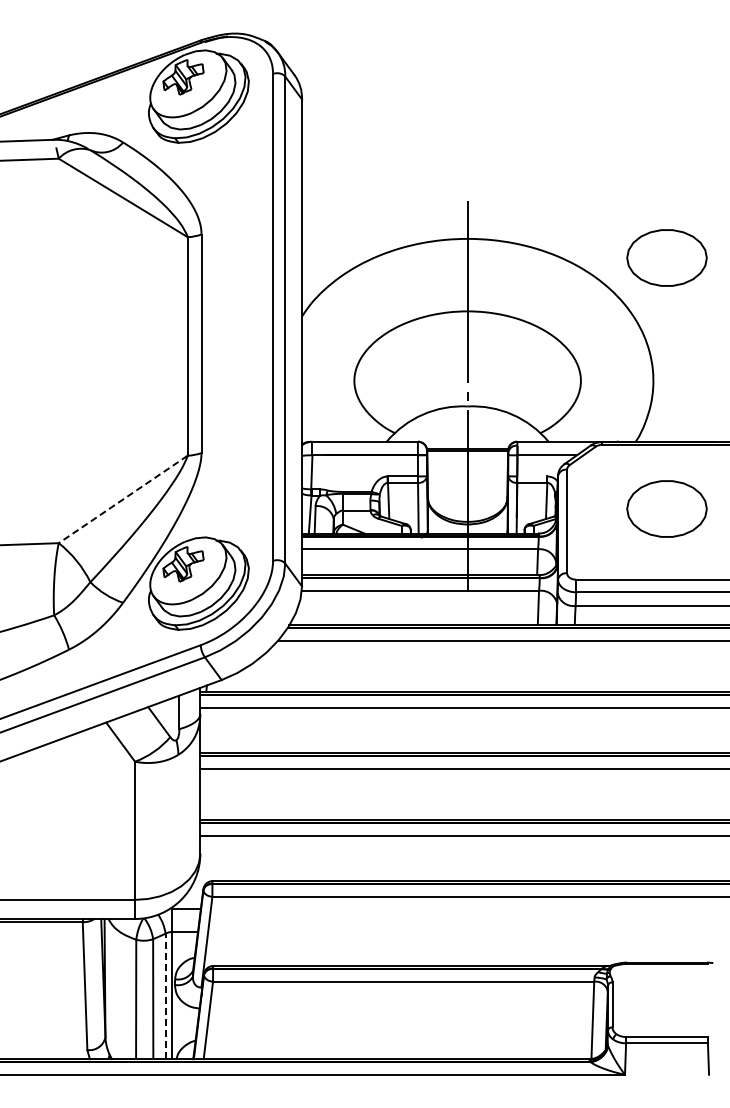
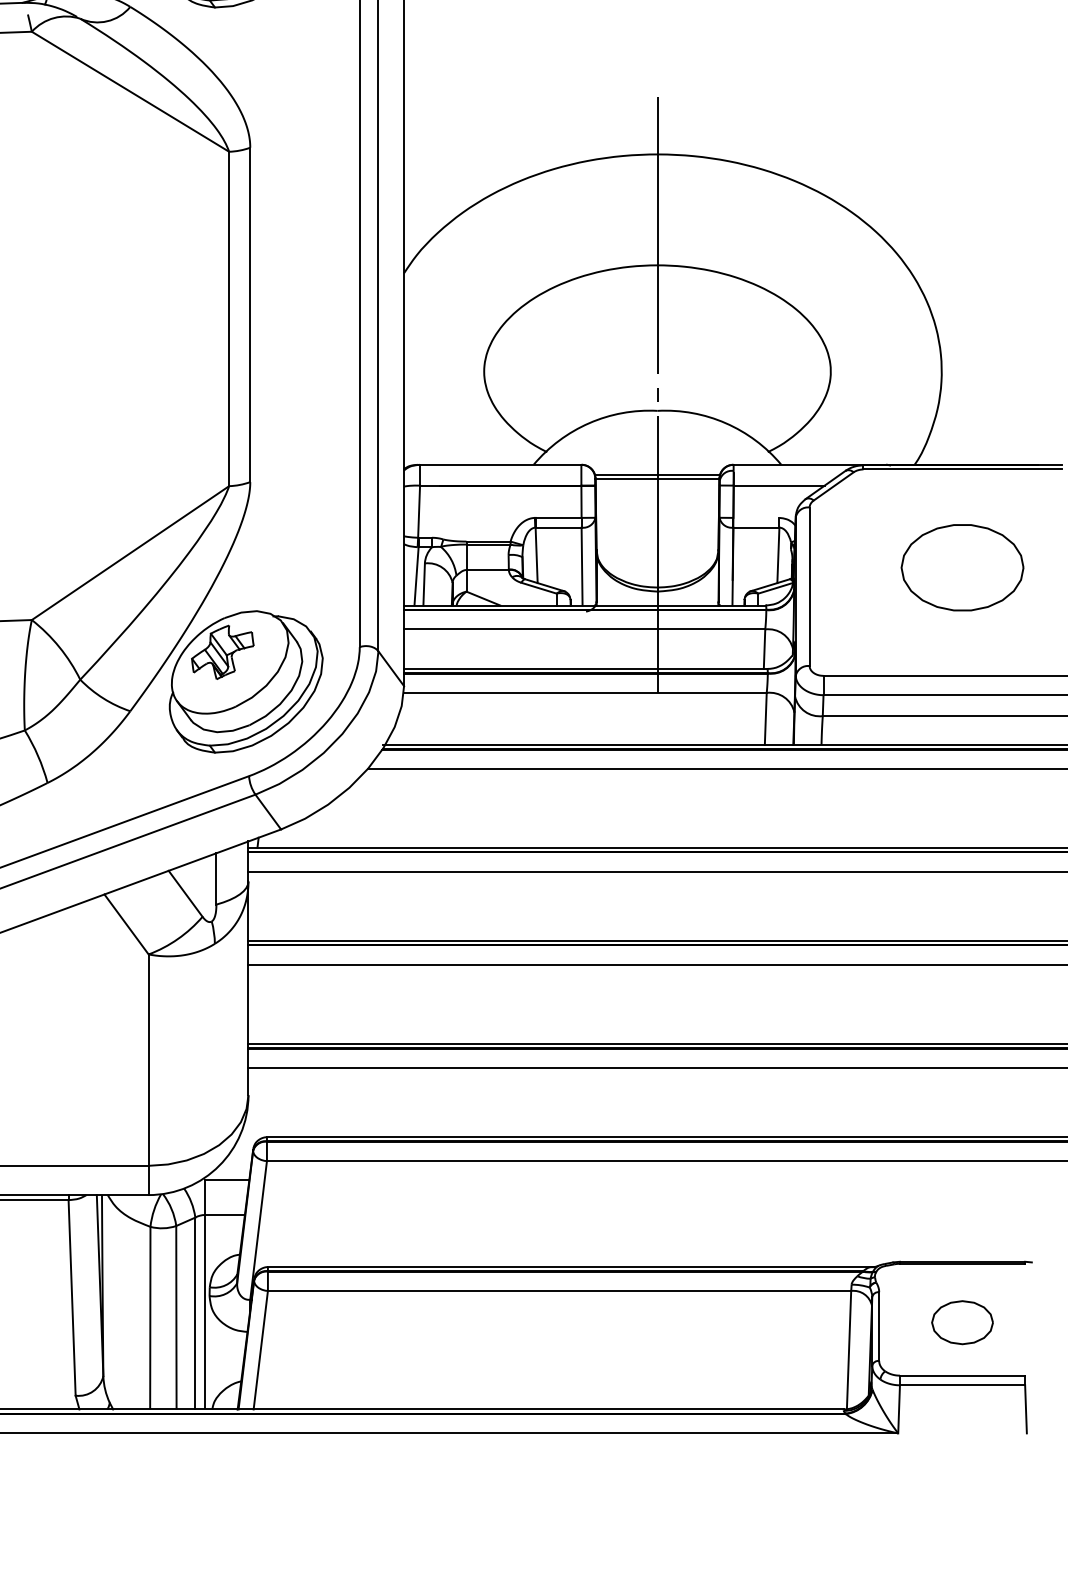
part: (666, 257) -> (961, 182), removed
line: (123, 499) -> (130, 553), dashed -> solid
line: (165, 996) -> (195, 1313), dashed -> solid
part: (666, 1002) -> (961, 1322), added

